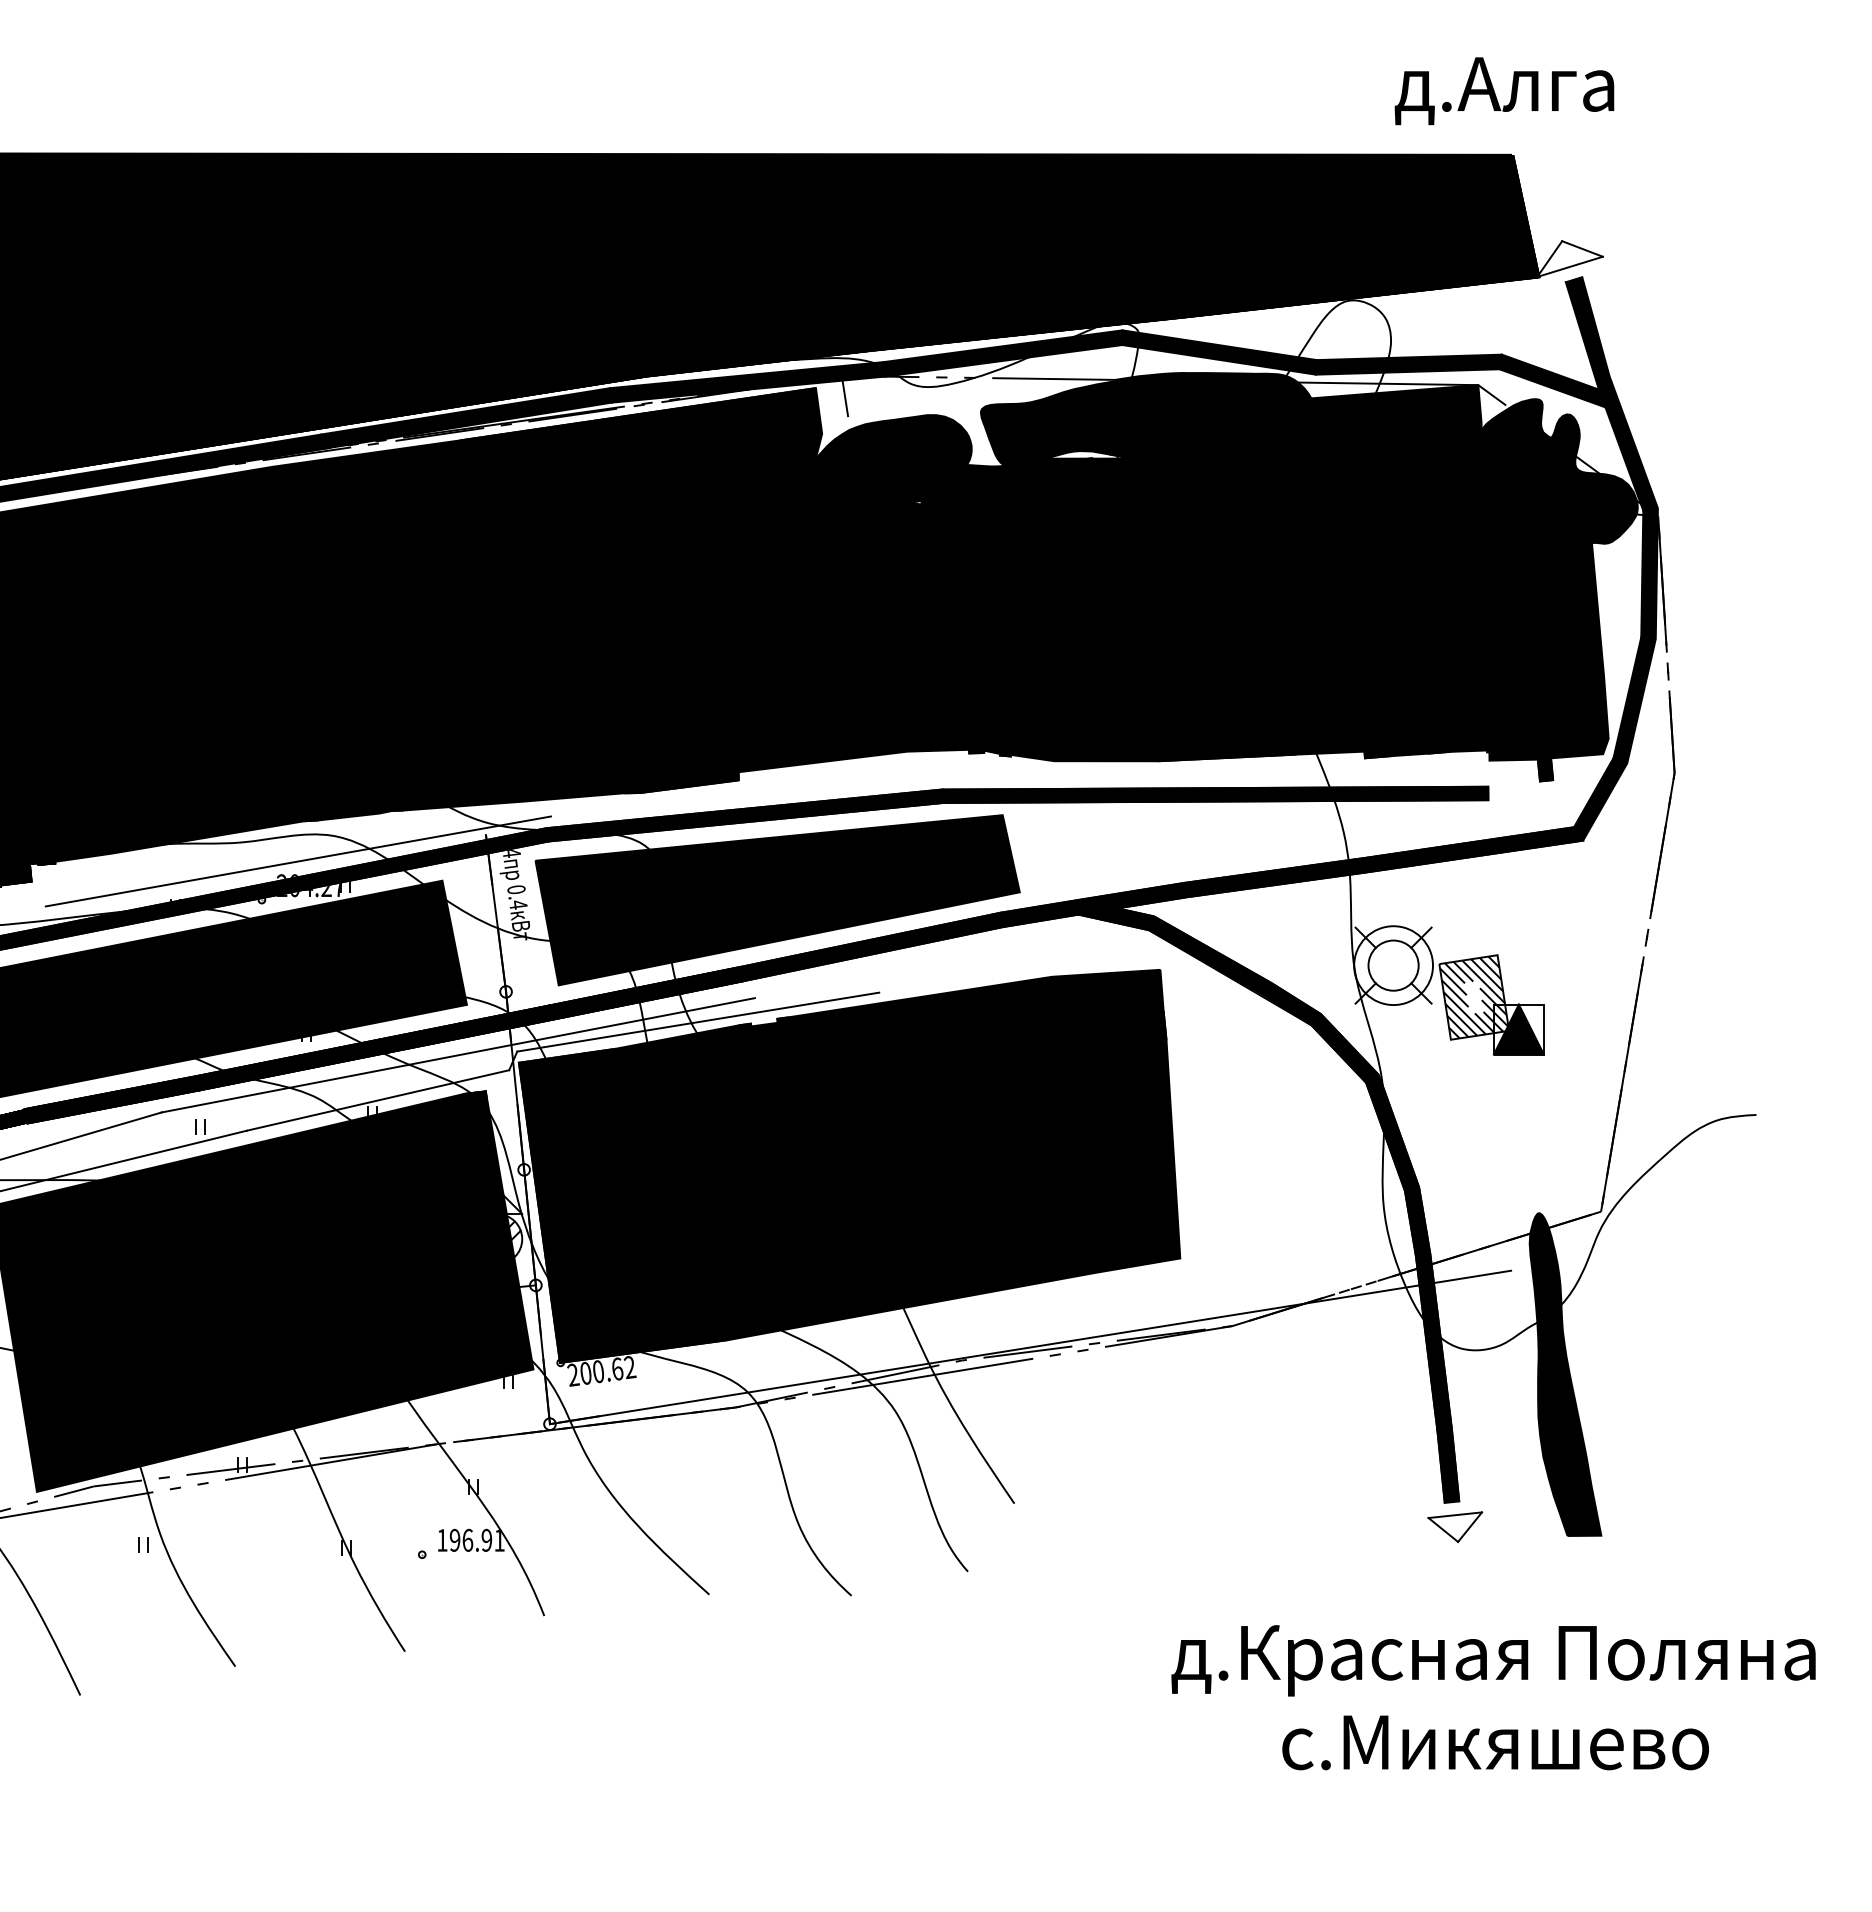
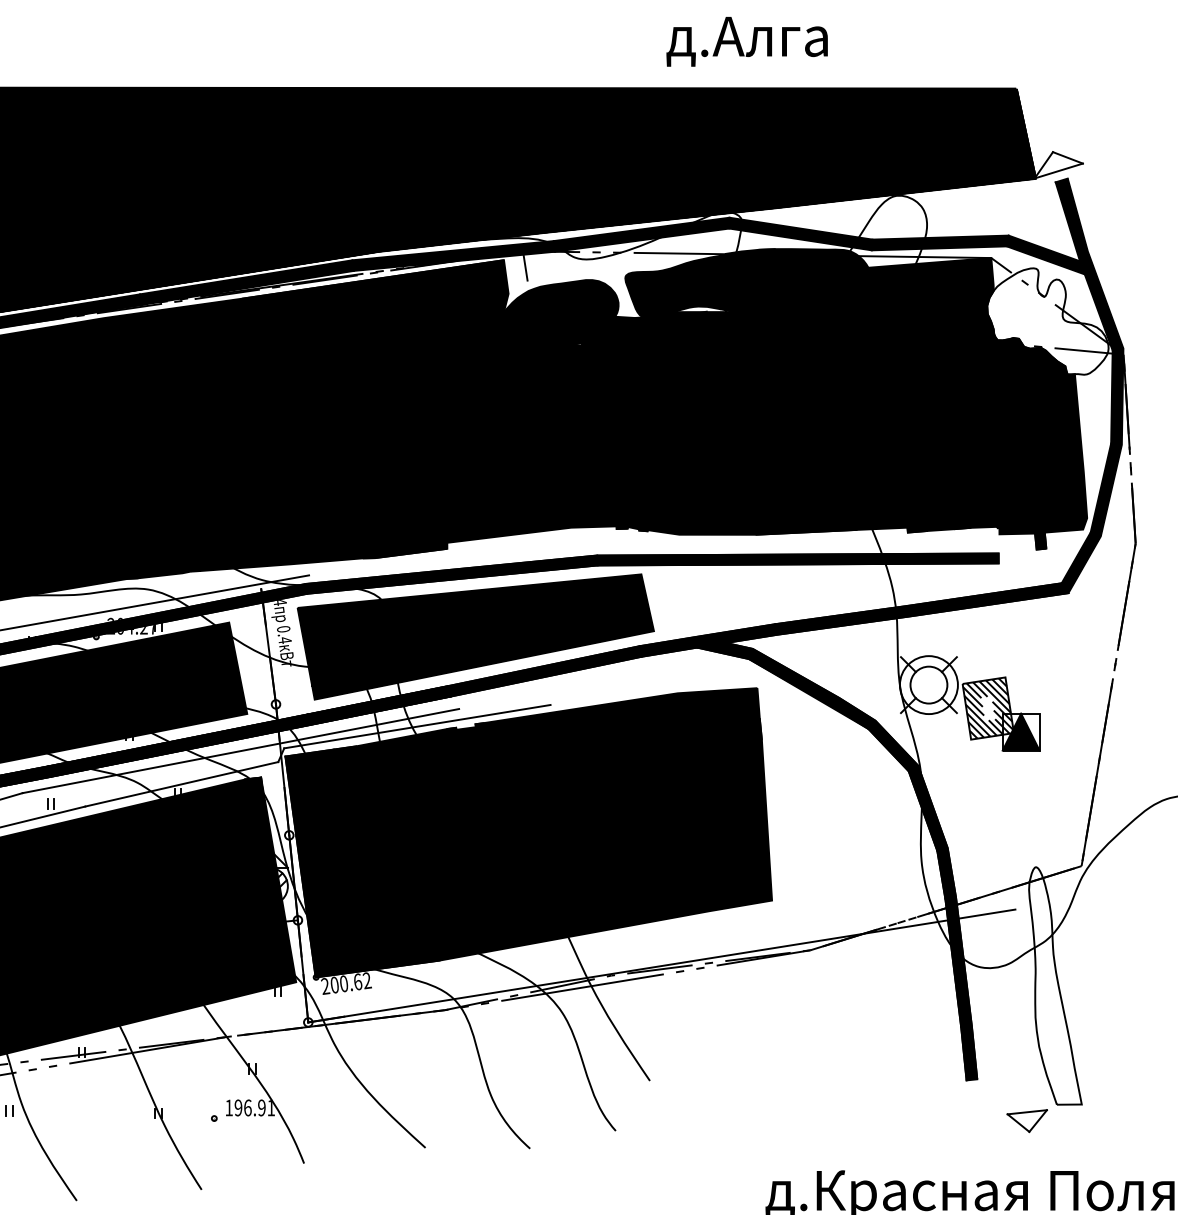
text: (1504, 91) -> (747, 42), moved
fill: (1554, 471) -> (1047, 321), removed
fill: (1565, 1374) -> (1055, 985), removed
part: (1455, 1527) -> (1027, 1121), moved

